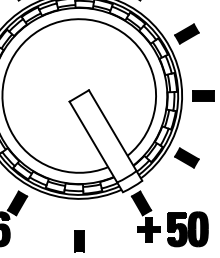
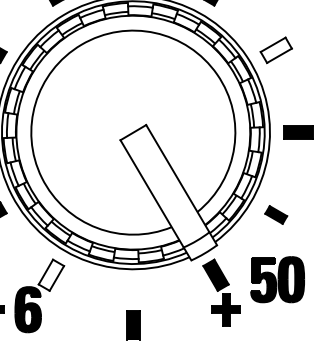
fill: (186, 33) -> (275, 49), removed
part: (186, 157) -> (275, 214), size x0.7
fill: (17, 202) -> (51, 274), removed
part: (187, 229) -> (277, 279), moved

